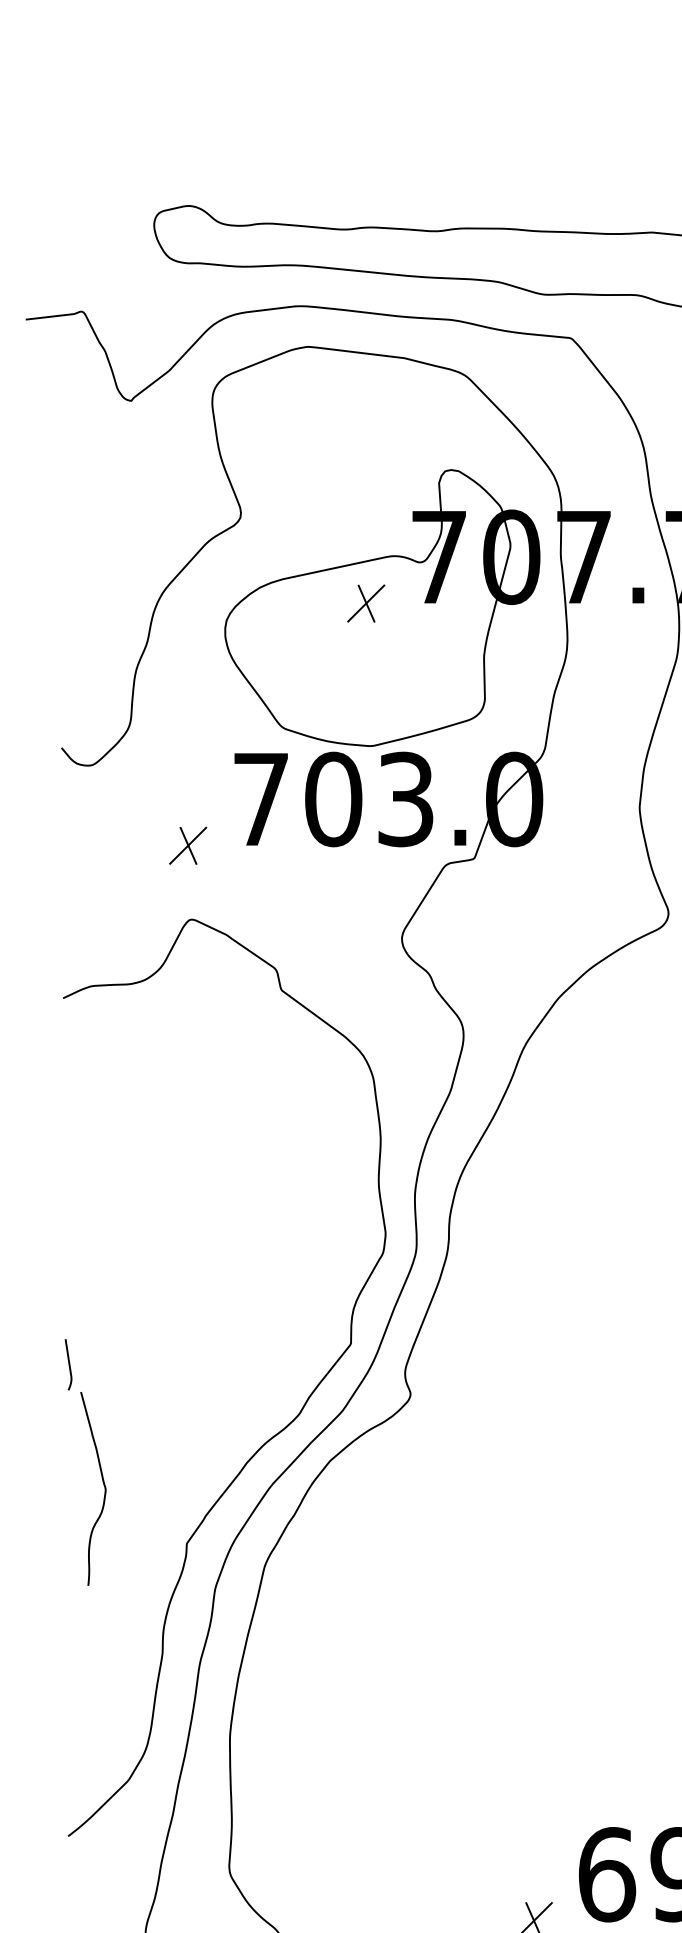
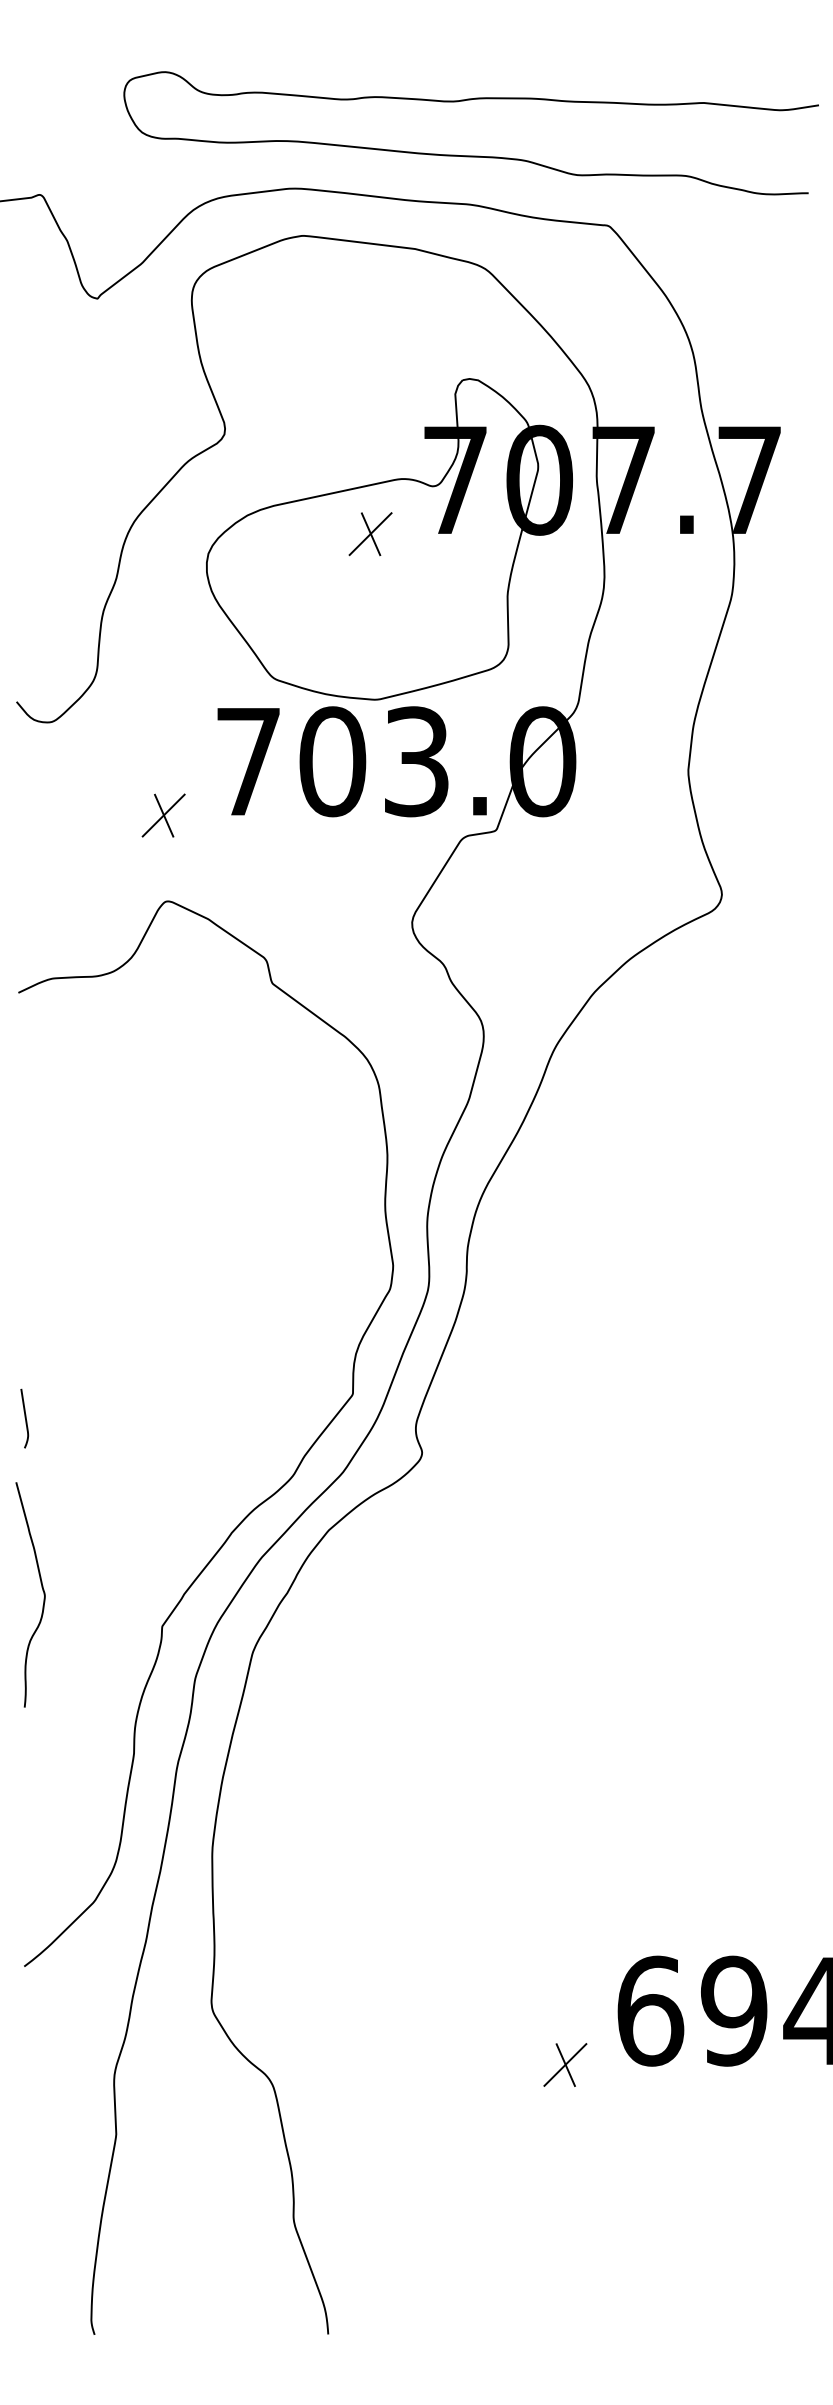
curve: (103, 1485) -> (42, 1590), moved

